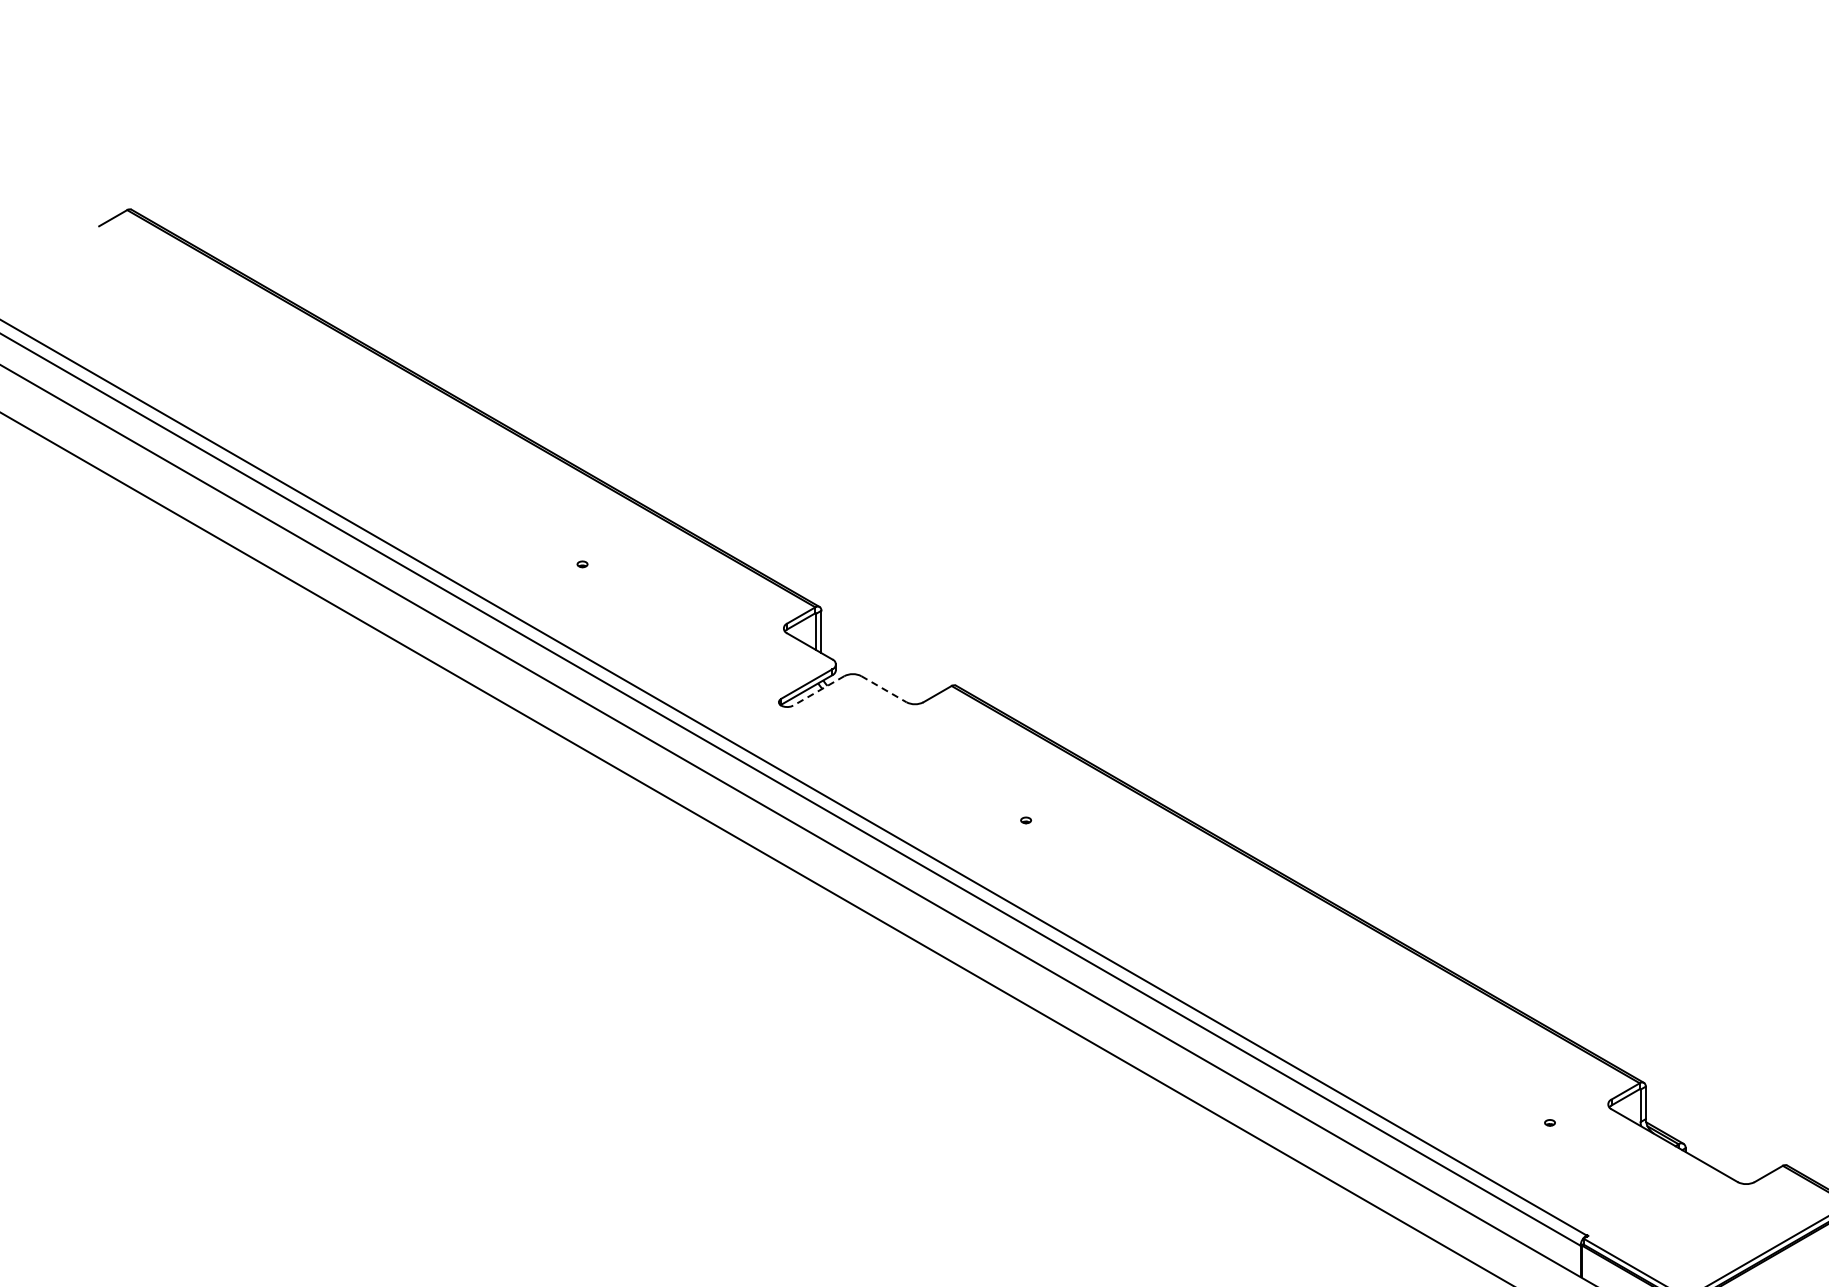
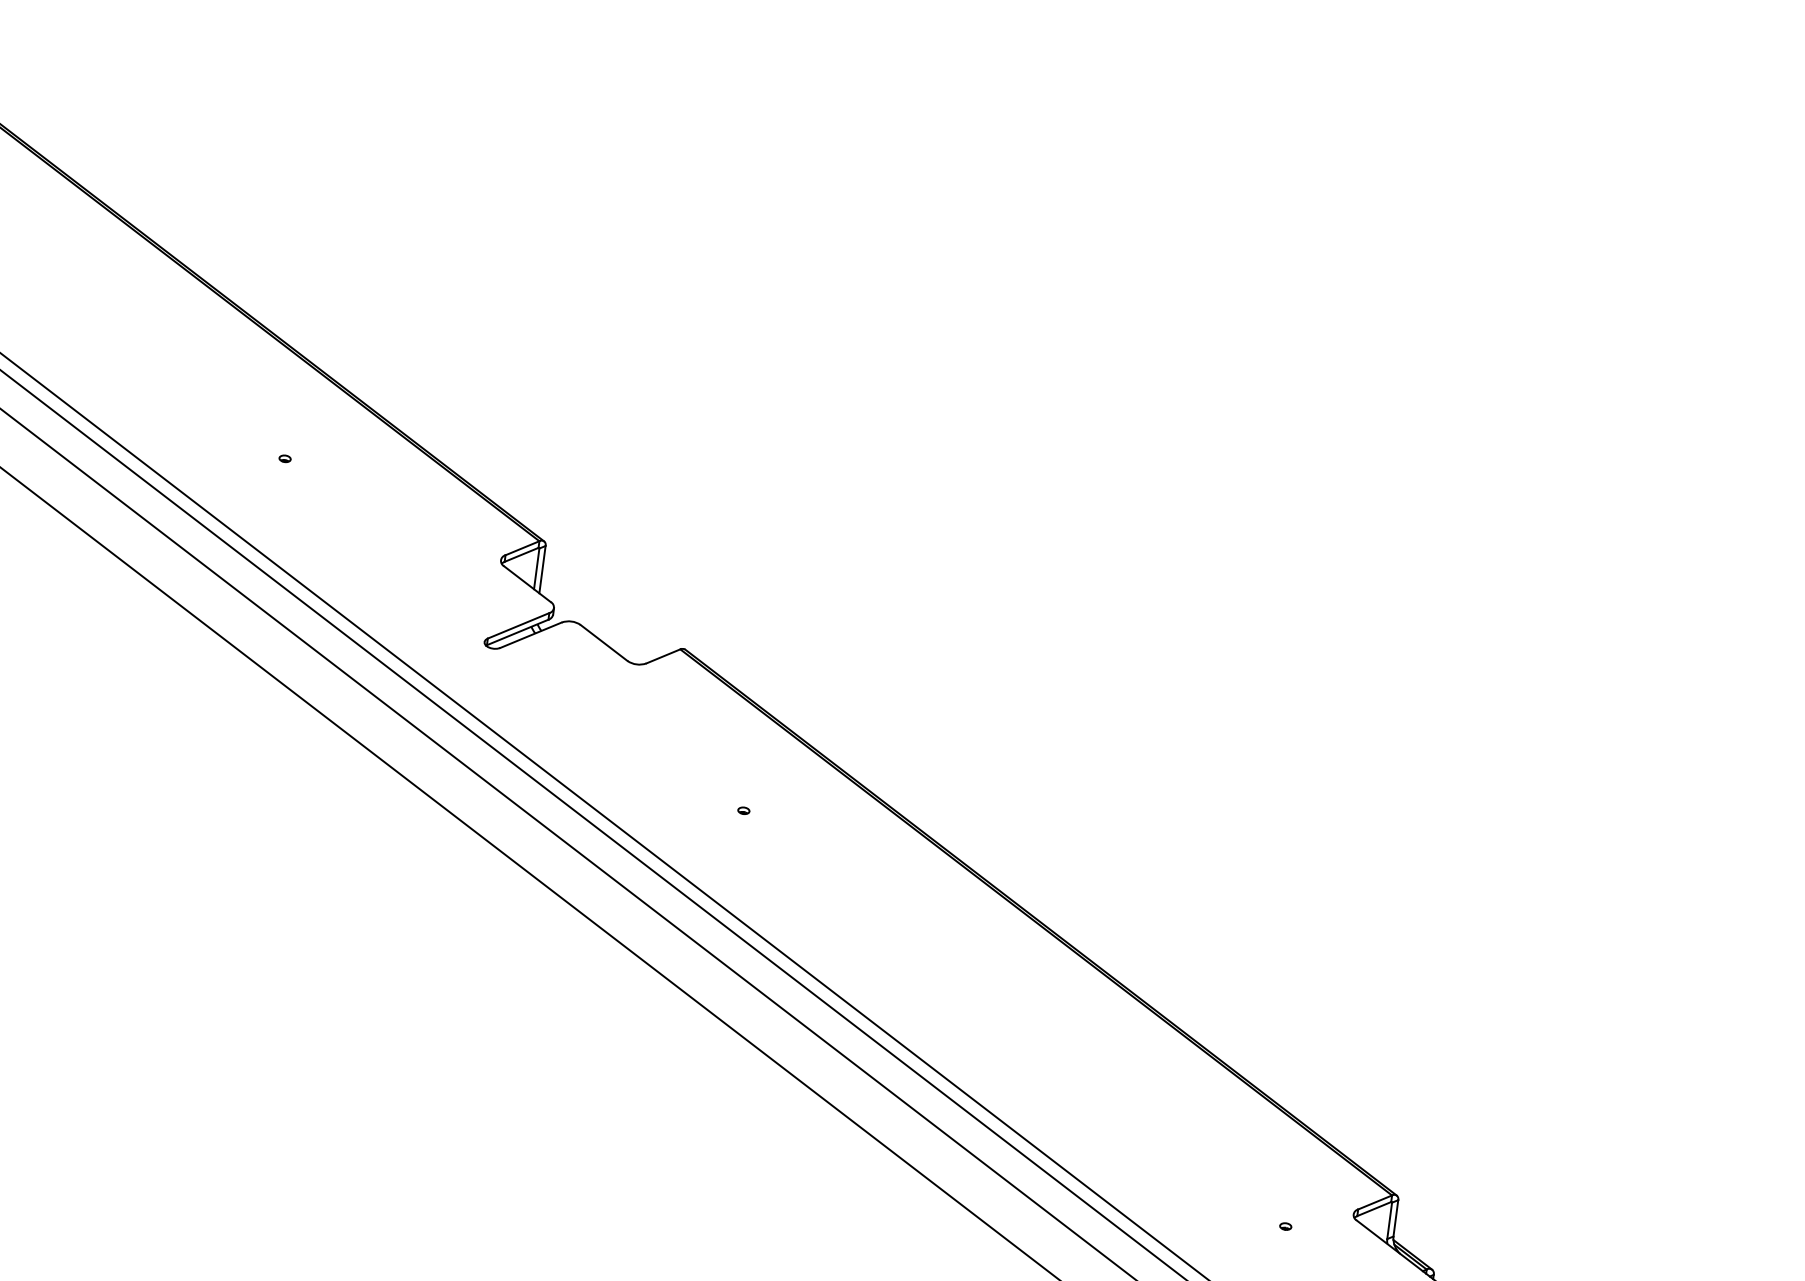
line: (884, 689) -> (604, 643), dashed -> solid
line: (818, 690) -> (530, 634), dashed -> solid

